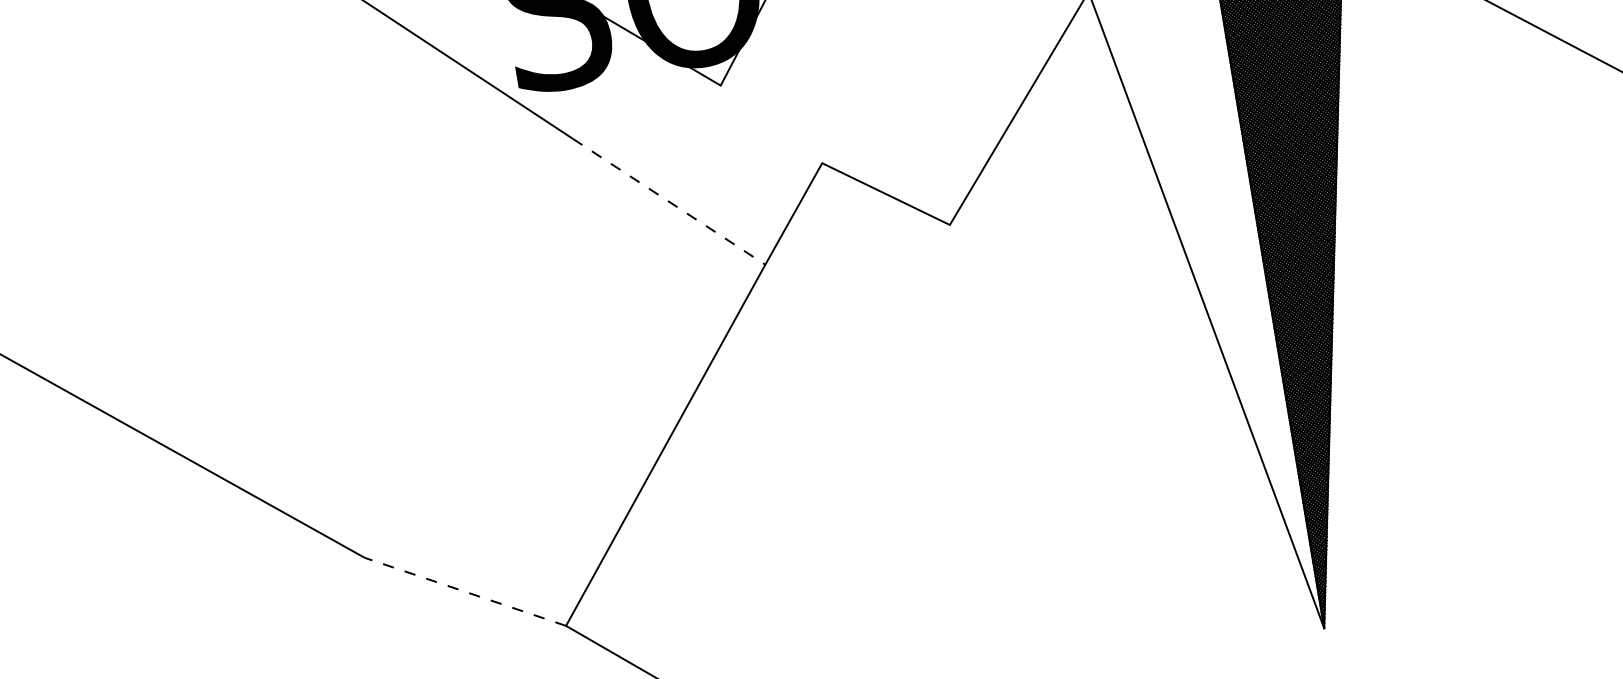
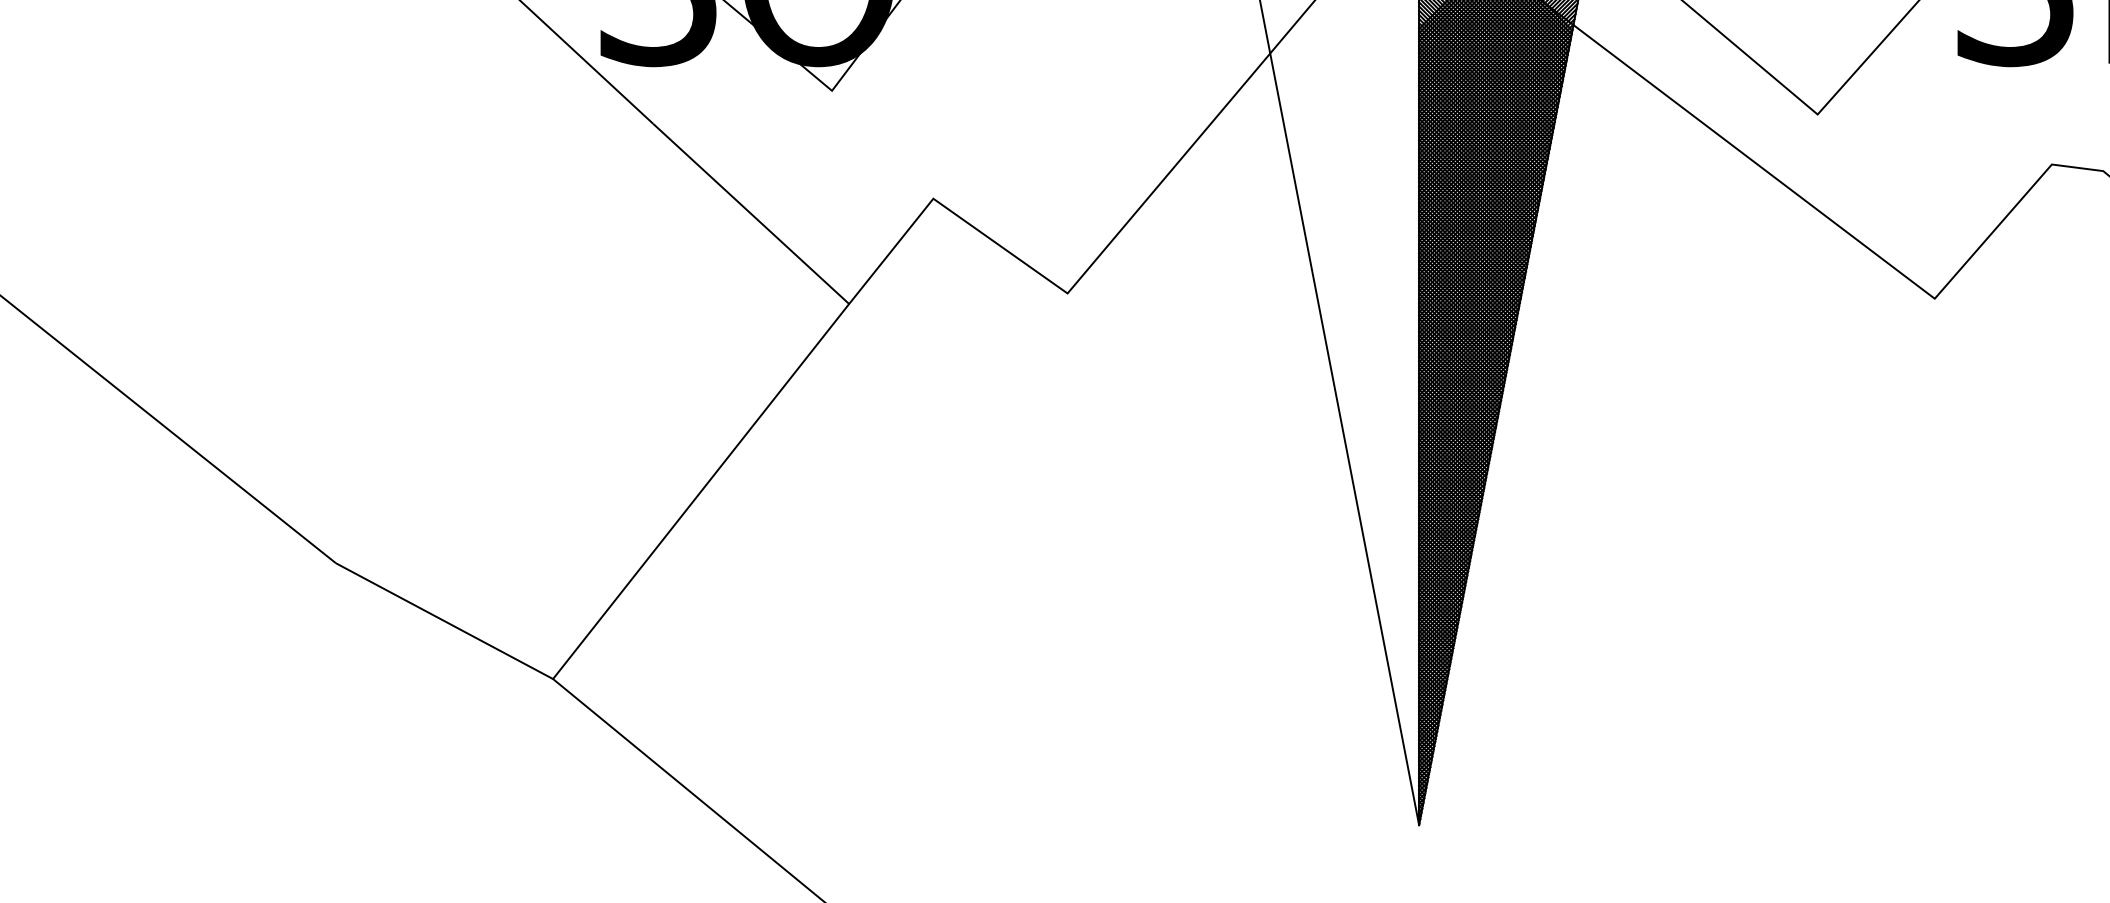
line: (669, 202) -> (751, 214), dashed -> solid
line: (465, 591) -> (444, 620), dashed -> solid

